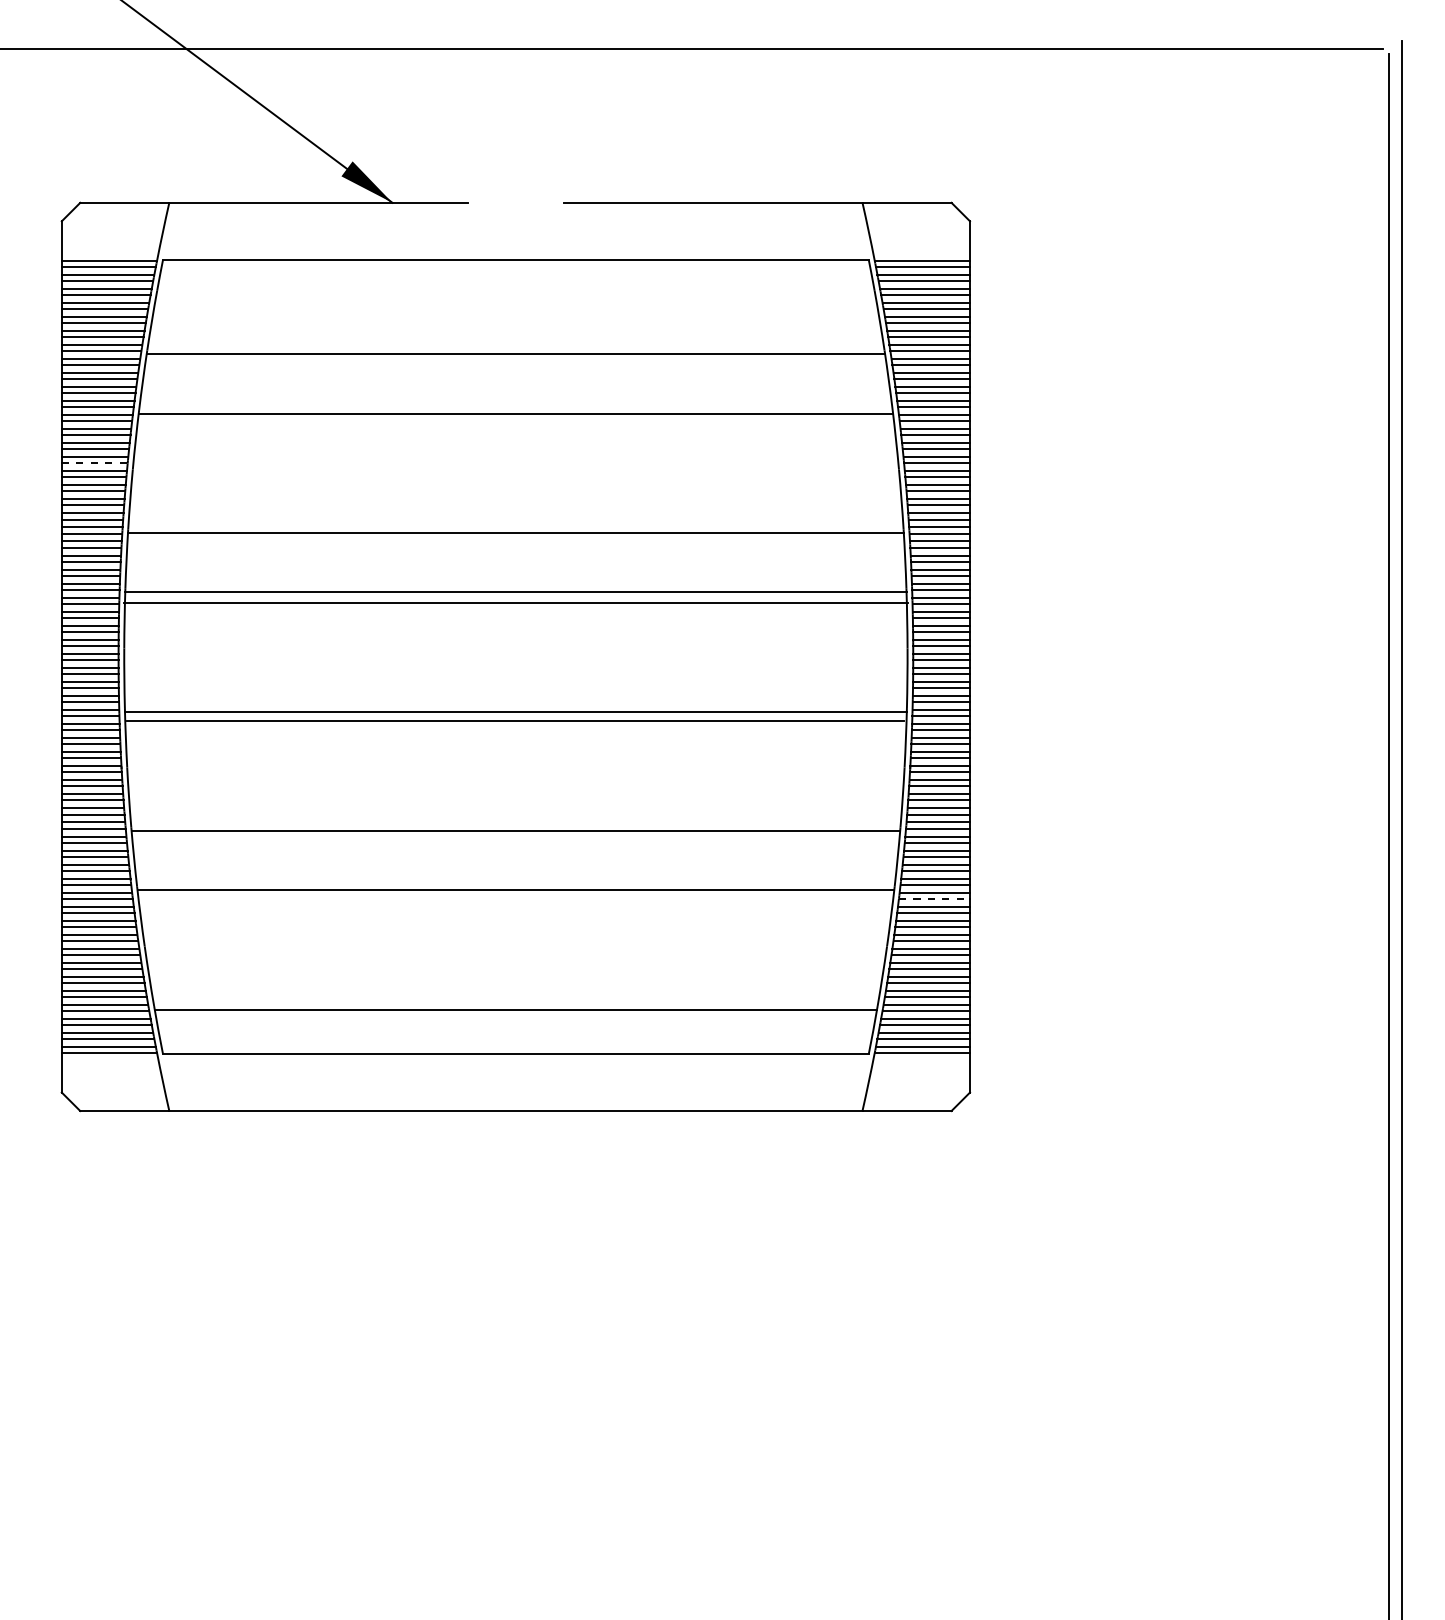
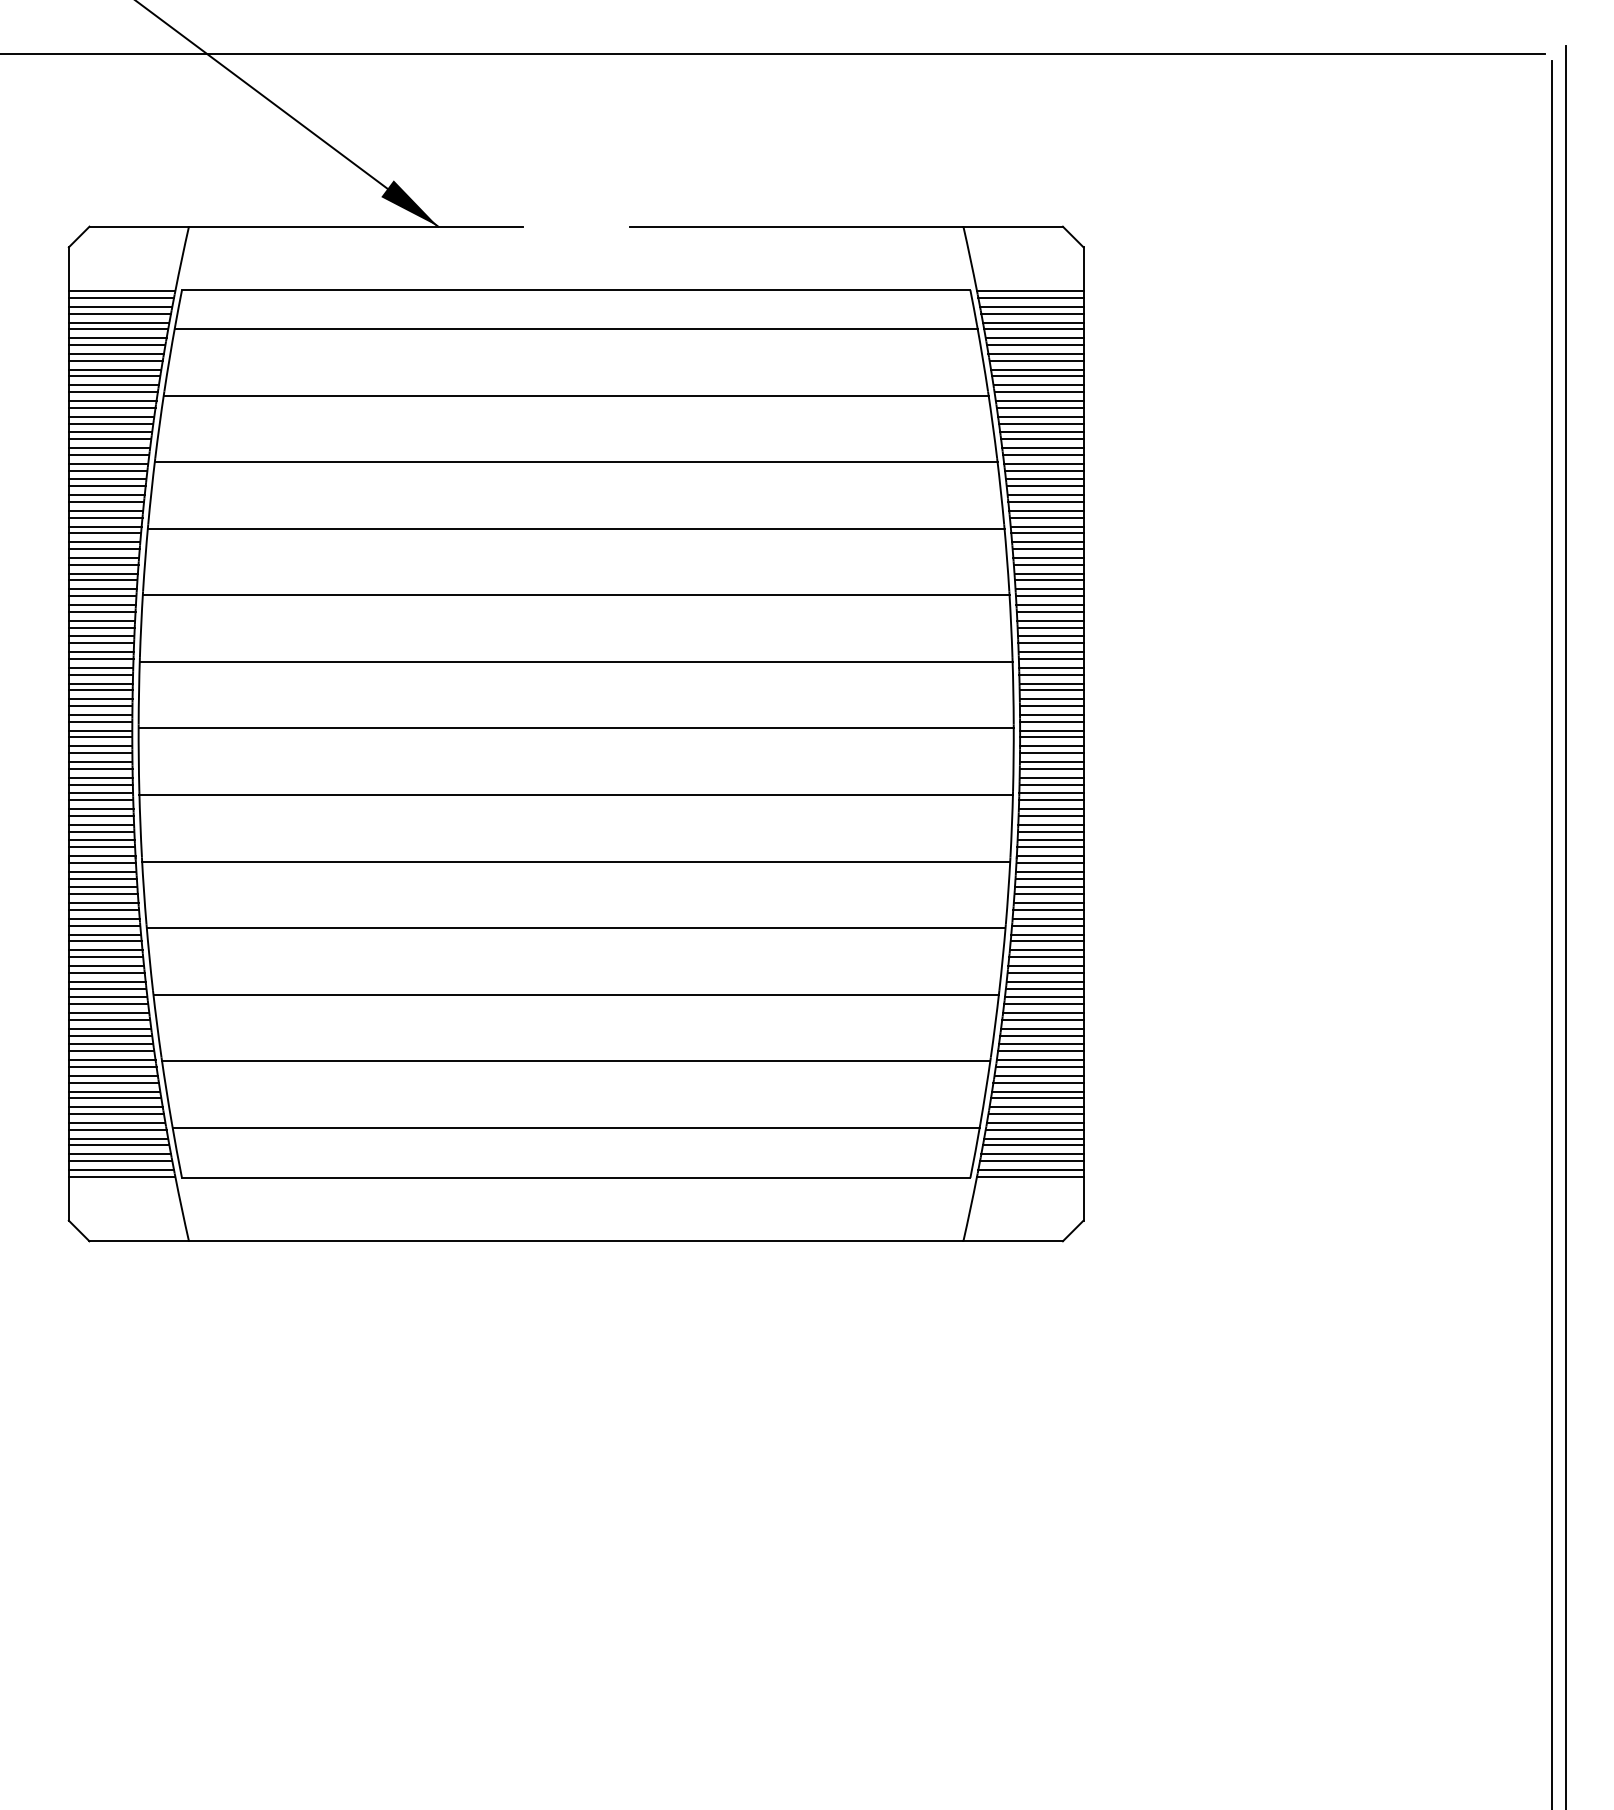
line: (515, 294) -> (575, 329), added
line: (94, 463) -> (105, 517), dashed -> solid
line: (515, 473) -> (575, 529), added
line: (515, 602) -> (575, 727), moved
line: (515, 721) -> (575, 861), moved
line: (934, 898) -> (1043, 1003), dashed -> solid
line: (515, 949) -> (575, 1060), added

